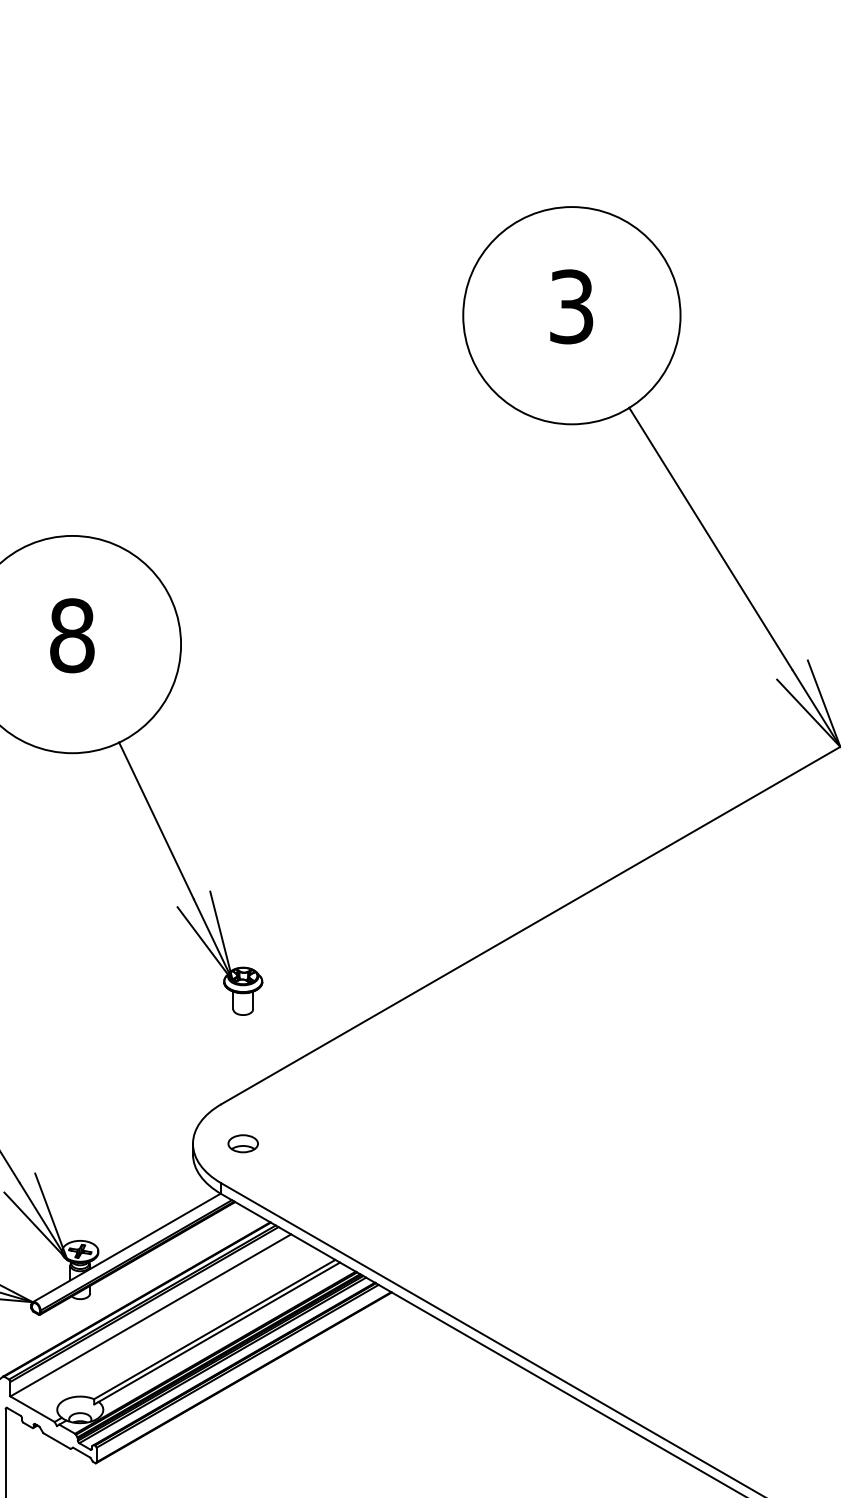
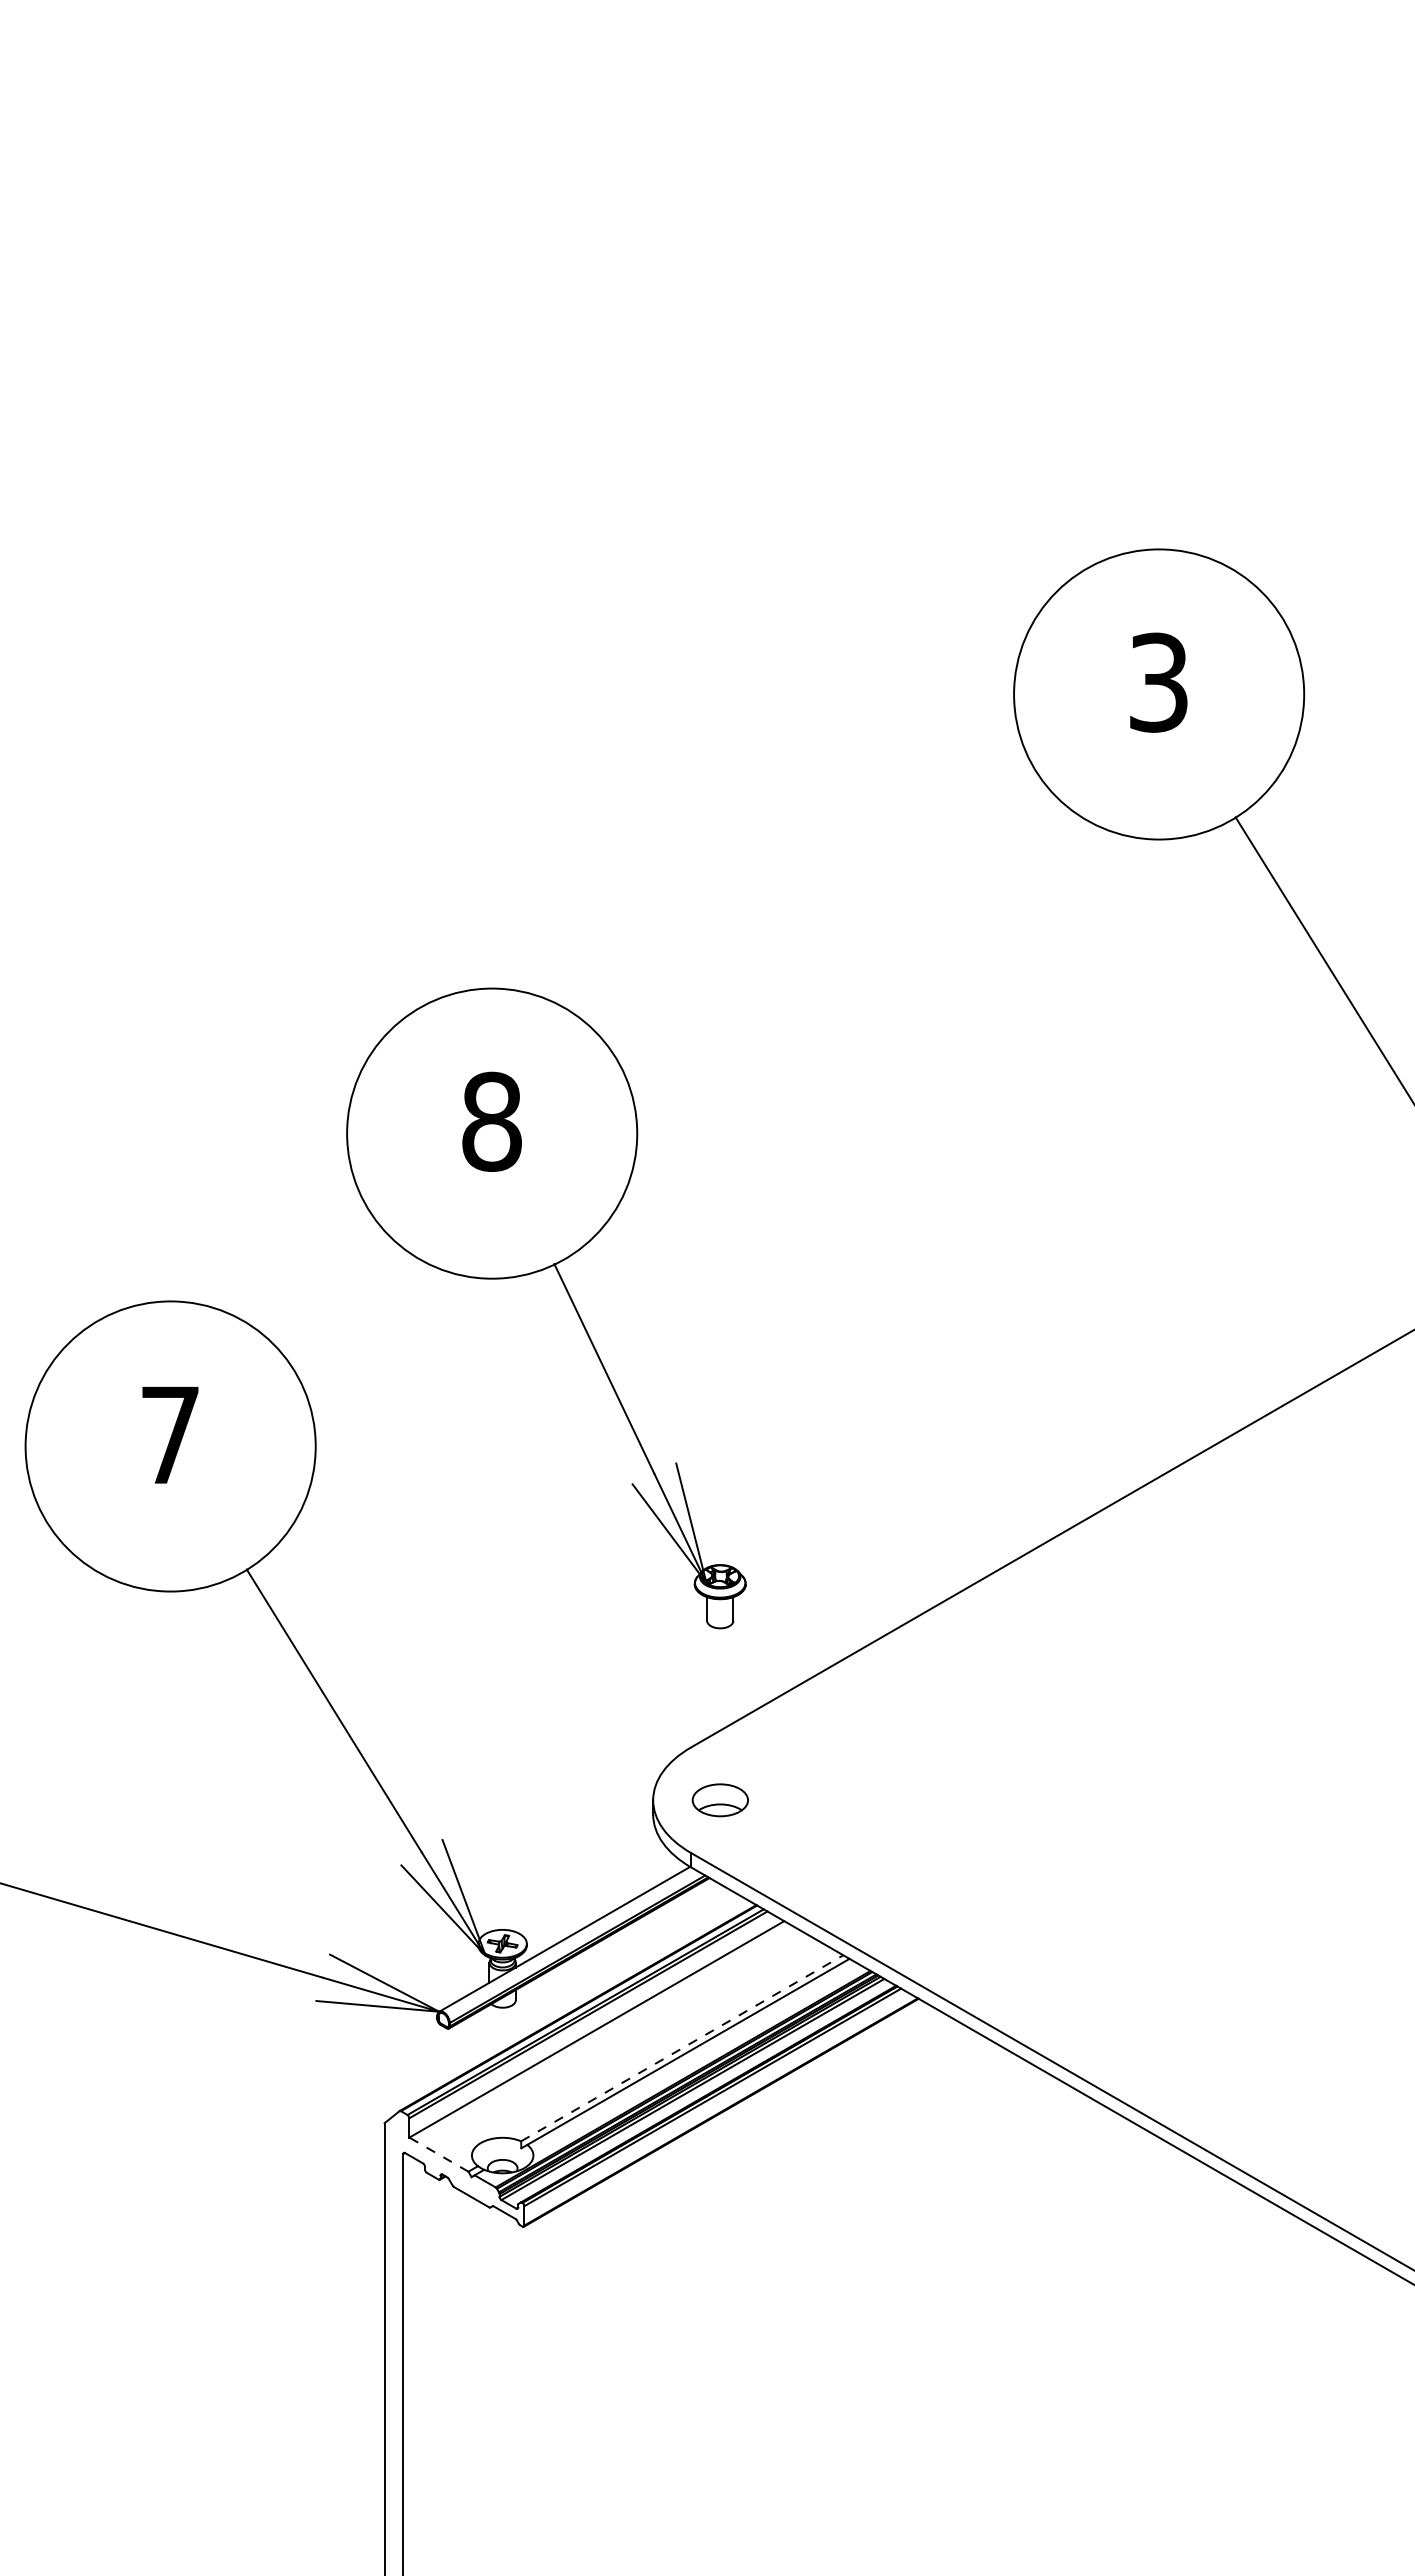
part: (242, 1143) -> (719, 1799), size x1.4
line: (214, 1329) -> (682, 2048), solid -> dashed
line: (32, 1409) -> (438, 2154), solid -> dashed

